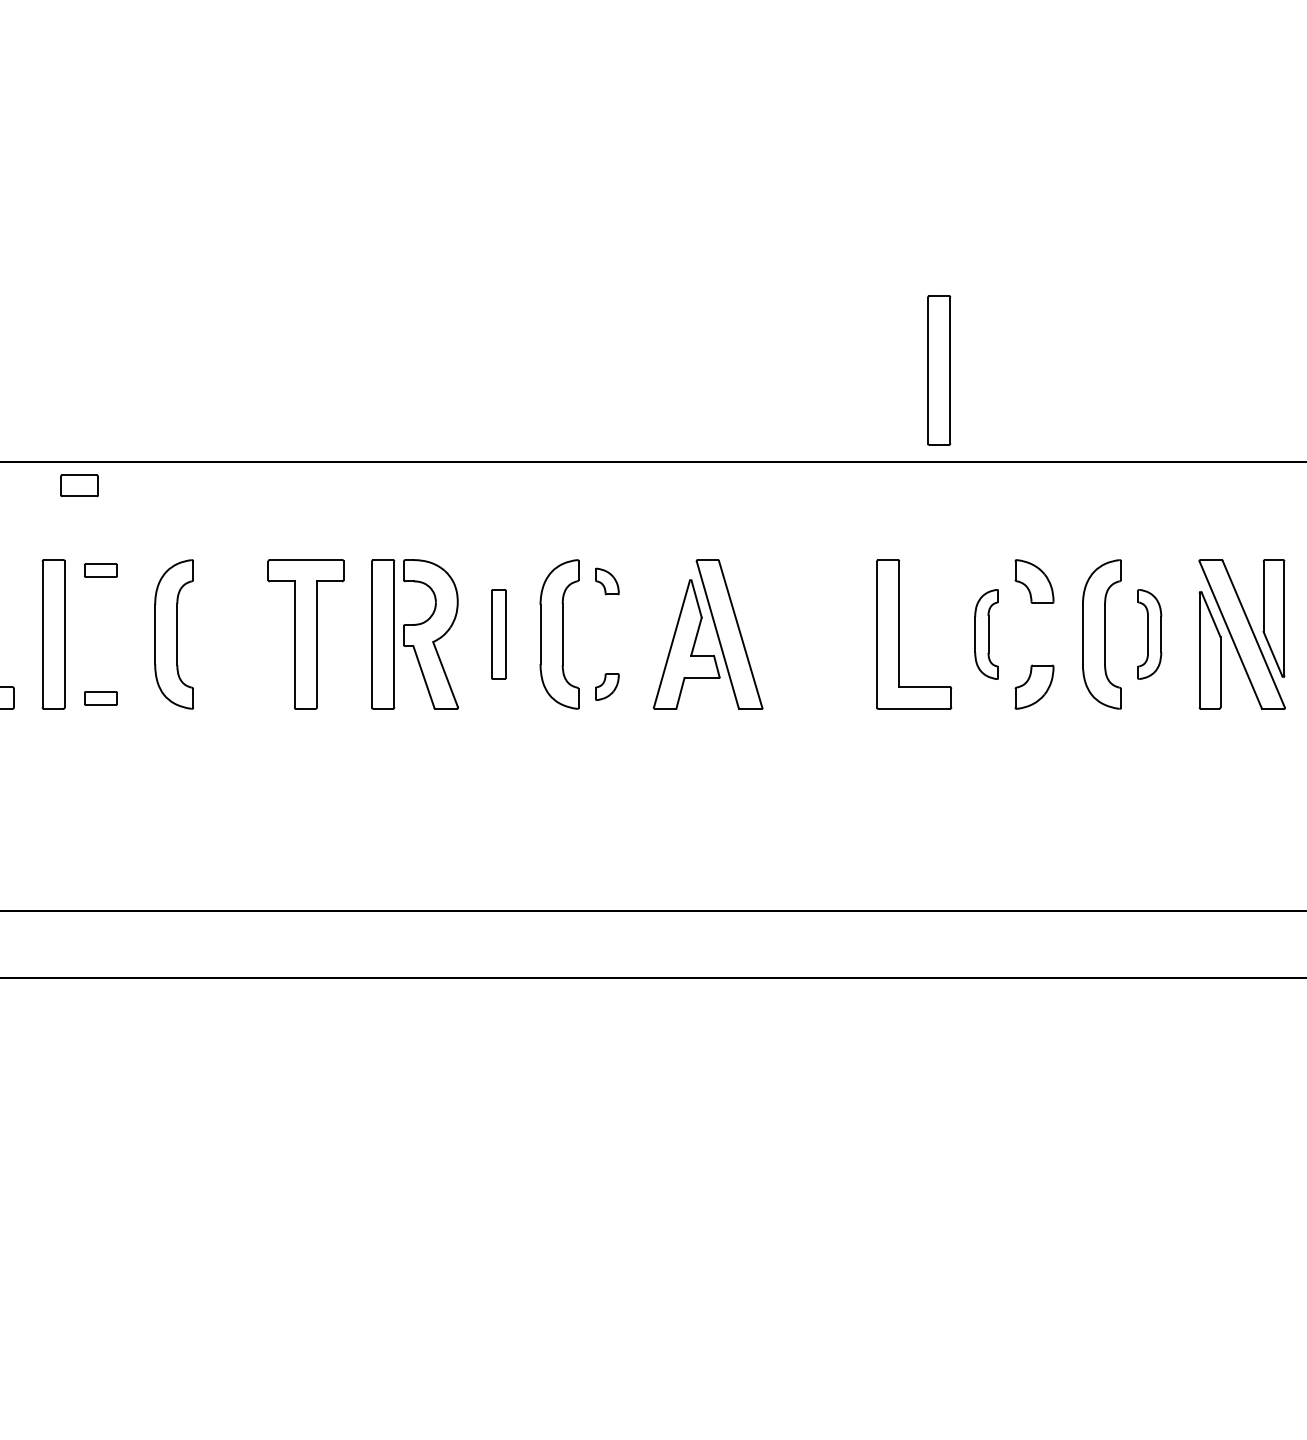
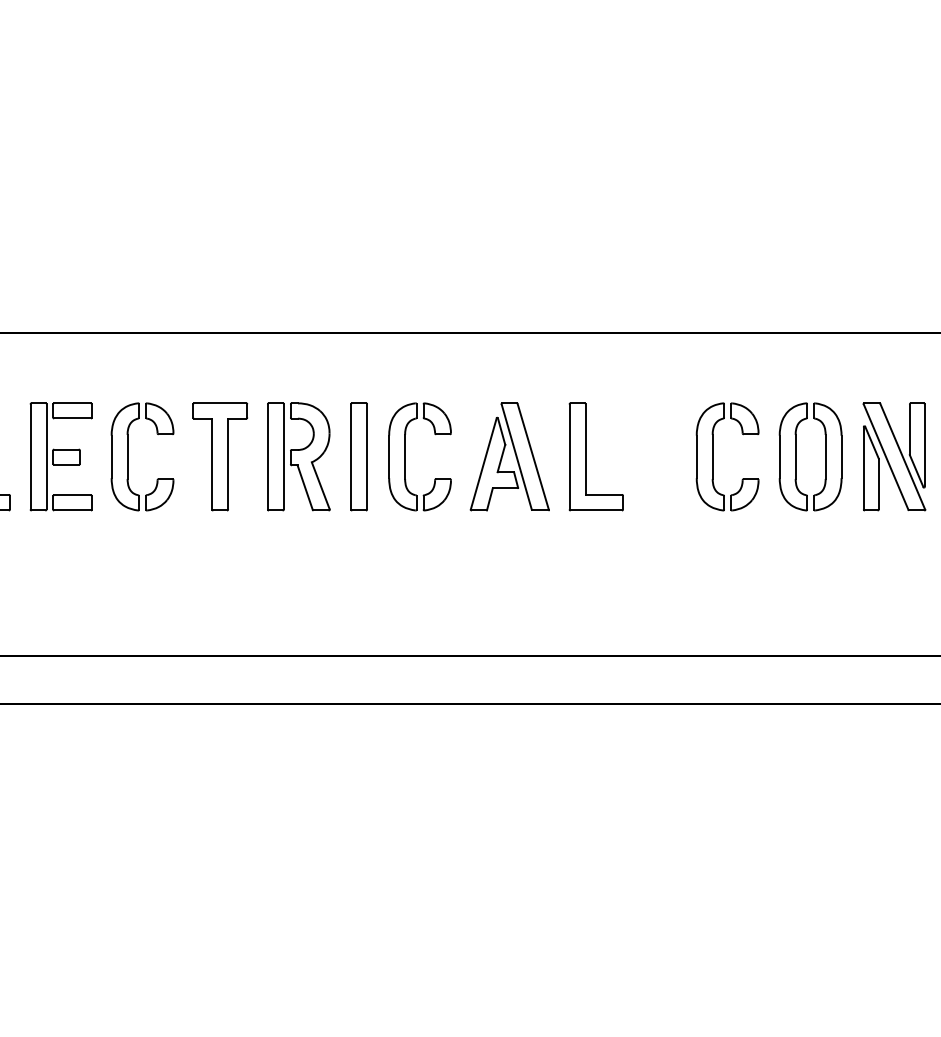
part: (939, 370) -> (676, 266), removed
part: (79, 485) -> (66, 456), moved
part: (100, 570) -> (72, 410), size x1.67
part: (221, 581) -> (159, 418), added
part: (607, 581) -> (437, 418), size x1.67
part: (498, 634) -> (358, 456), size x1.67
part: (899, 634) -> (585, 456), moved
part: (986, 634) -> (710, 456), size x1.67
part: (1149, 634) -> (827, 456), size x1.67
part: (221, 686) -> (159, 494), added
part: (607, 686) -> (437, 494), size x1.67
part: (100, 698) -> (72, 503), size x1.67

